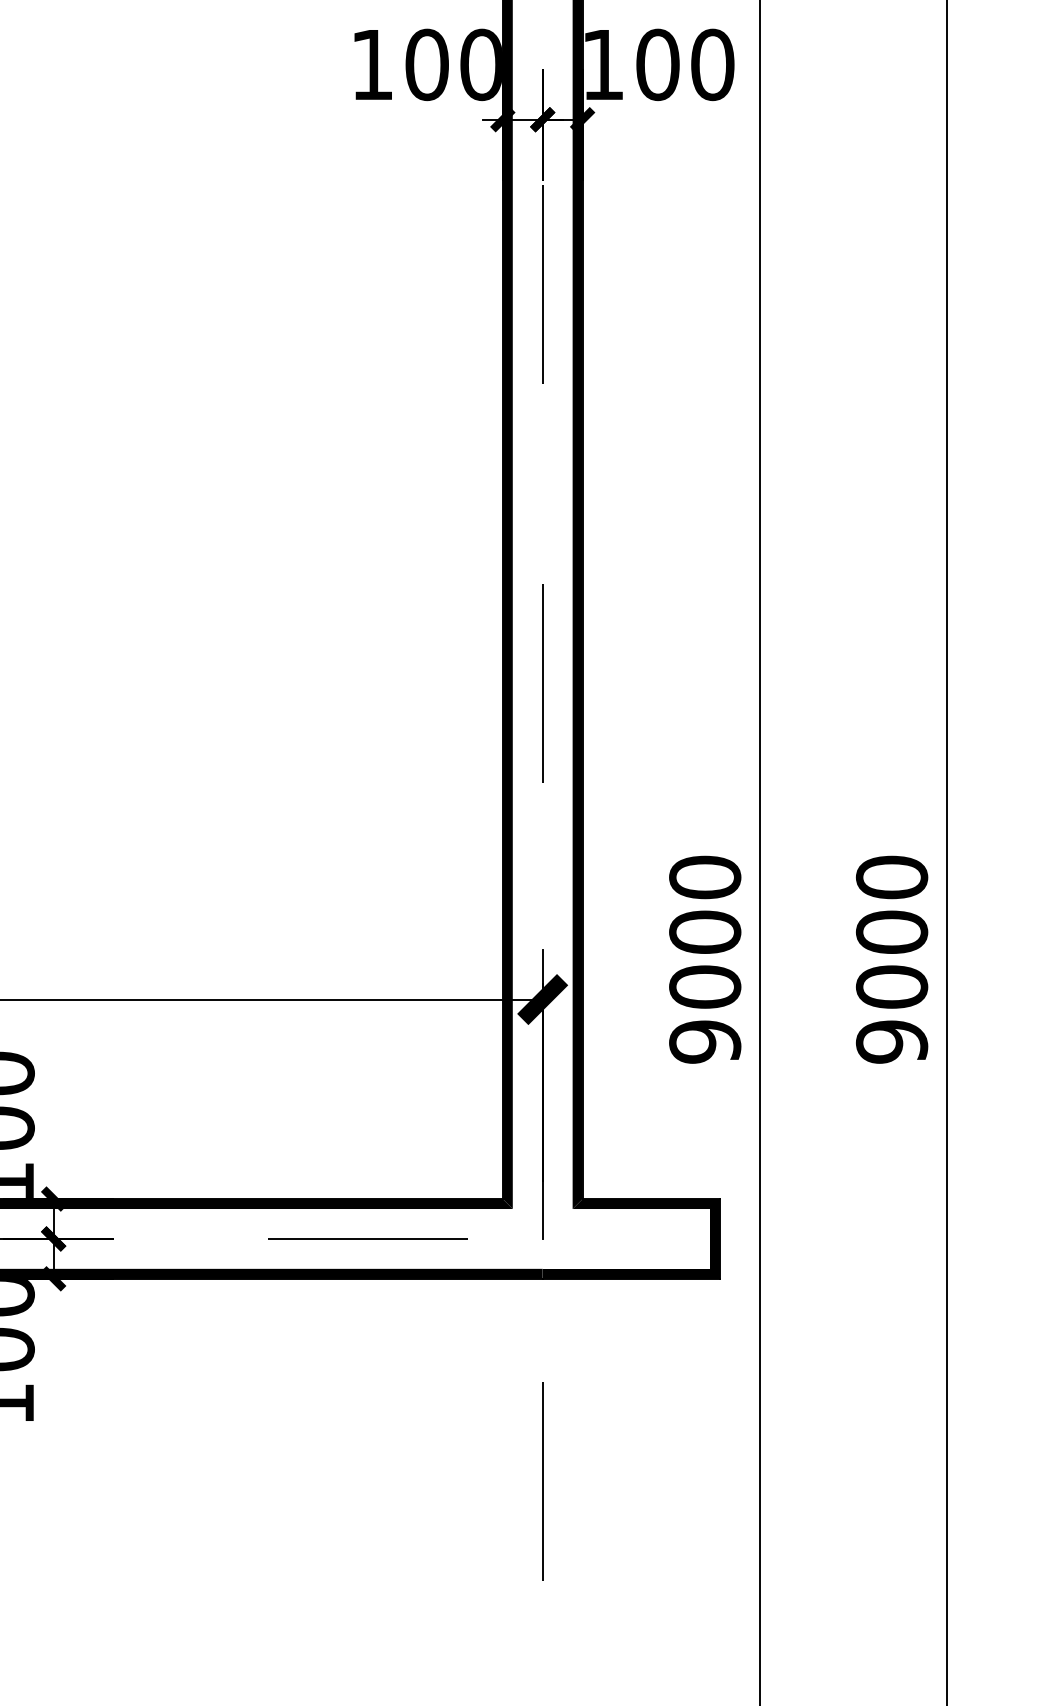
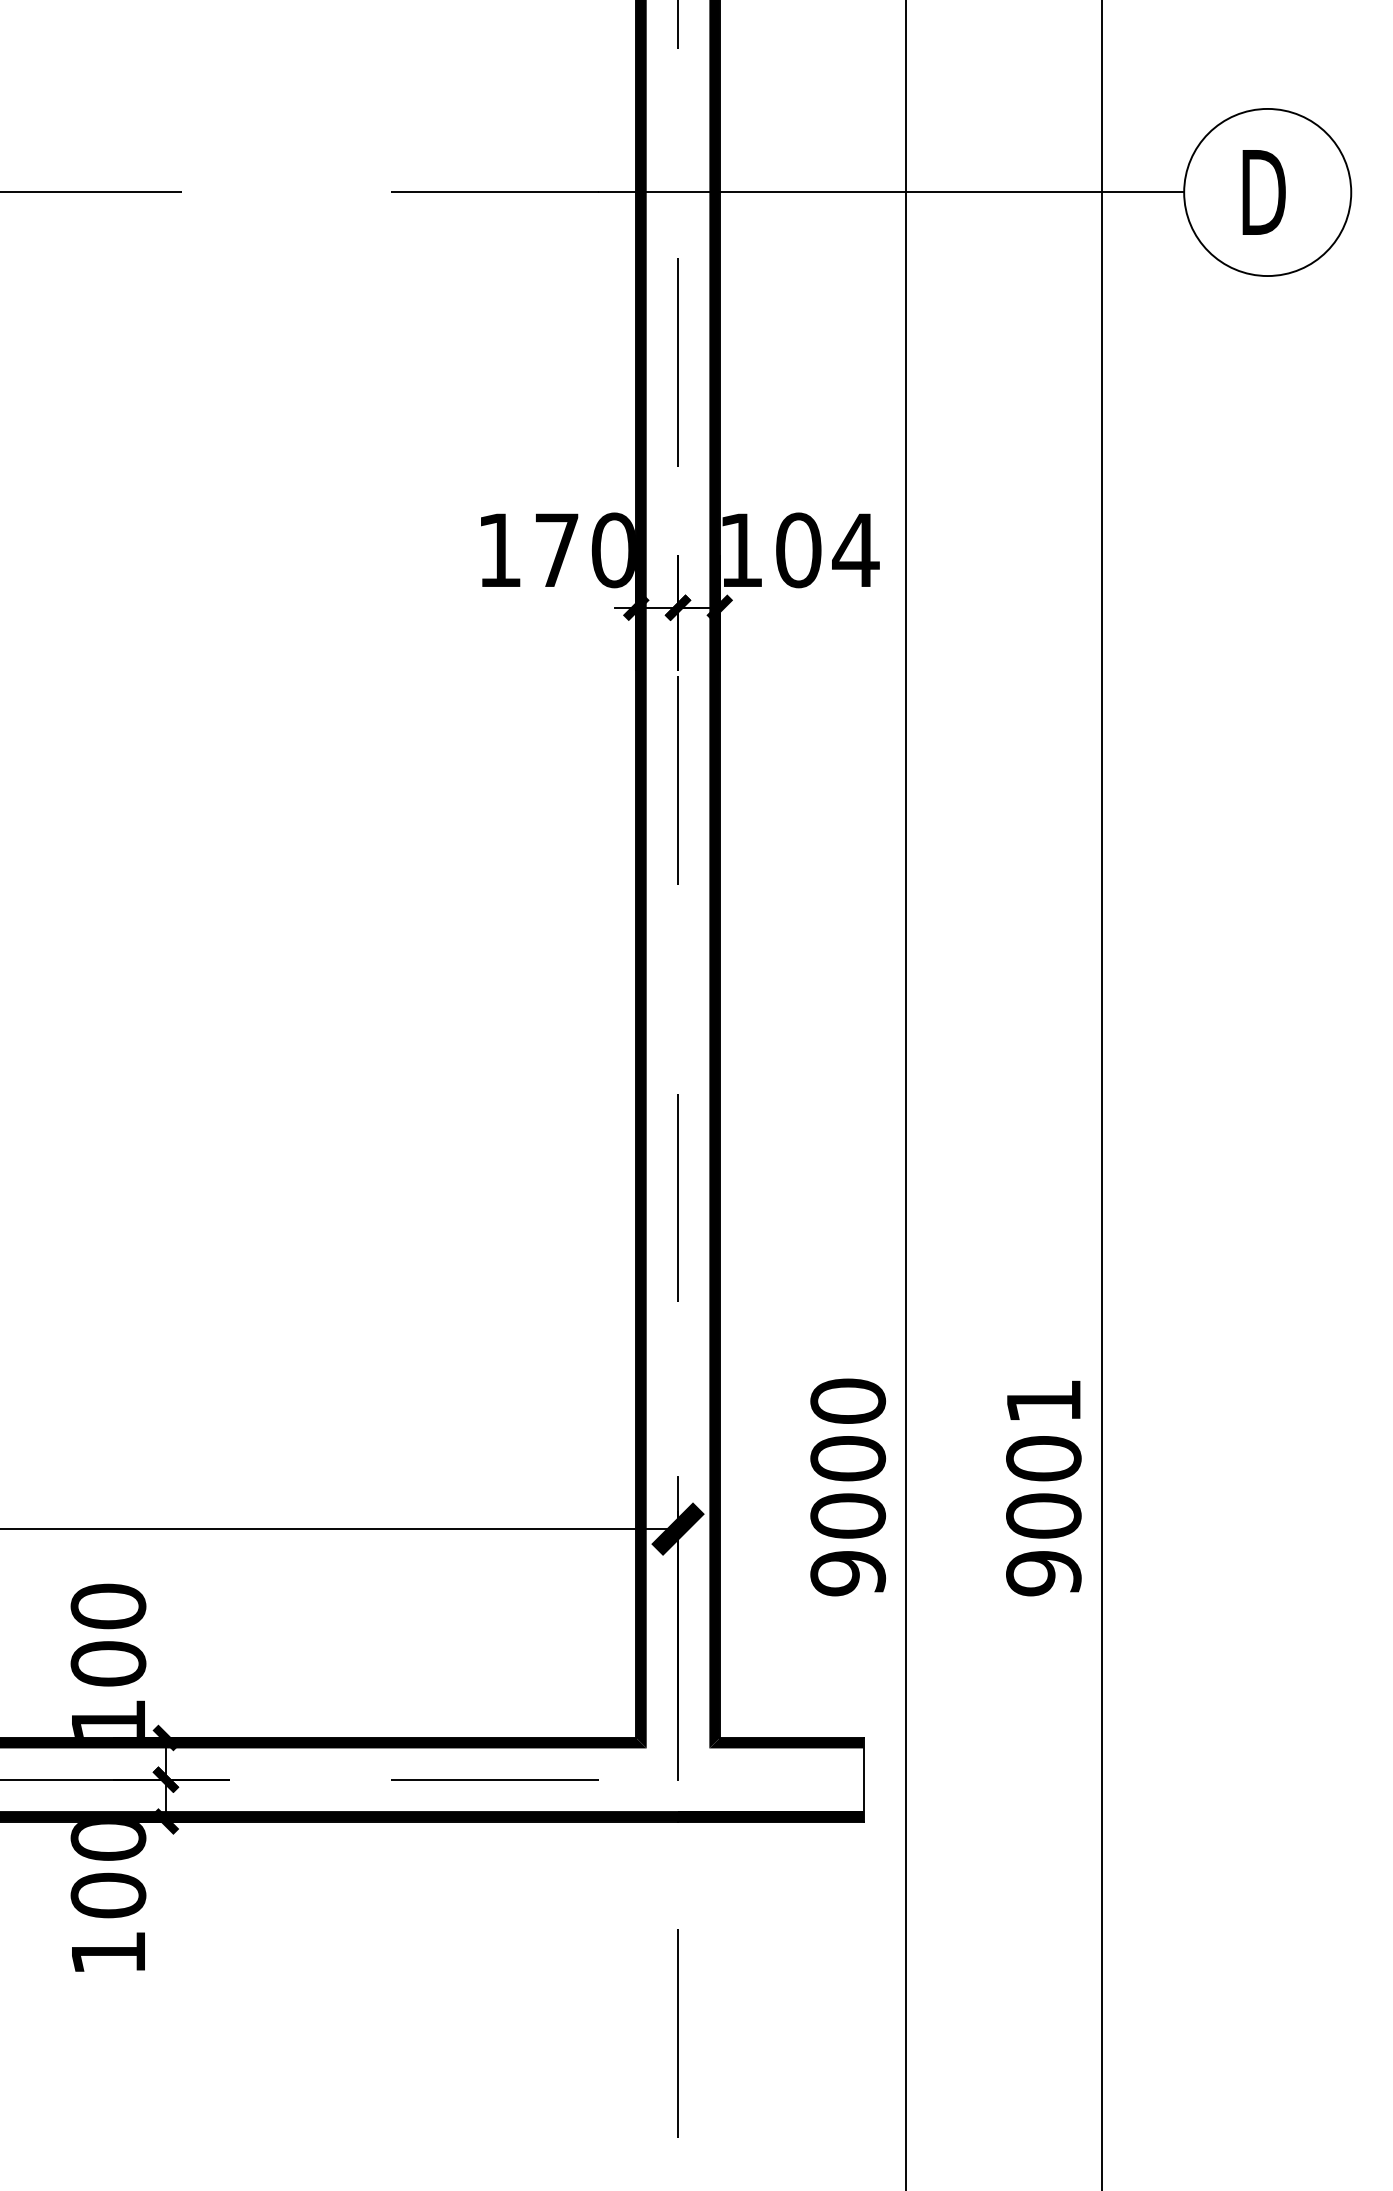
text: (426, 65) -> (556, 550), 100 -> 170
text: (712, 65) -> (855, 550), 100 -> 104
text: (891, 876) -> (1043, 1400), 9000 -> 9001
fill: (715, 1238) -> (858, 1779), removed

